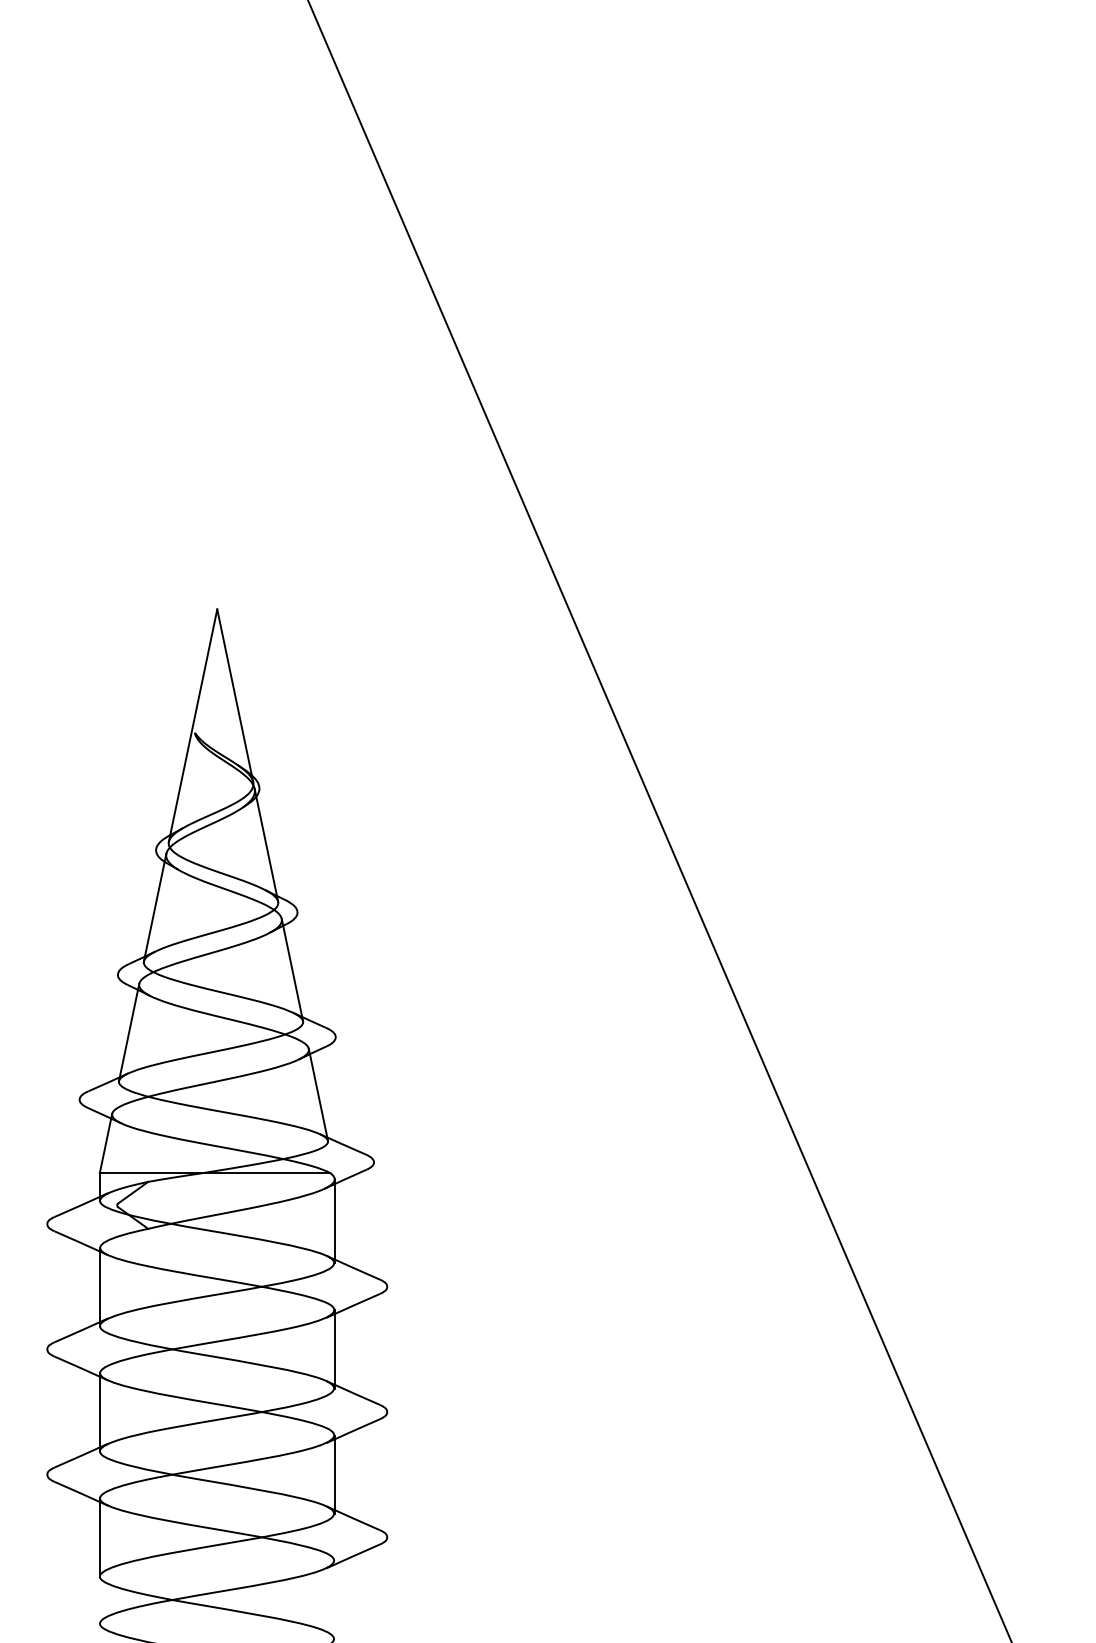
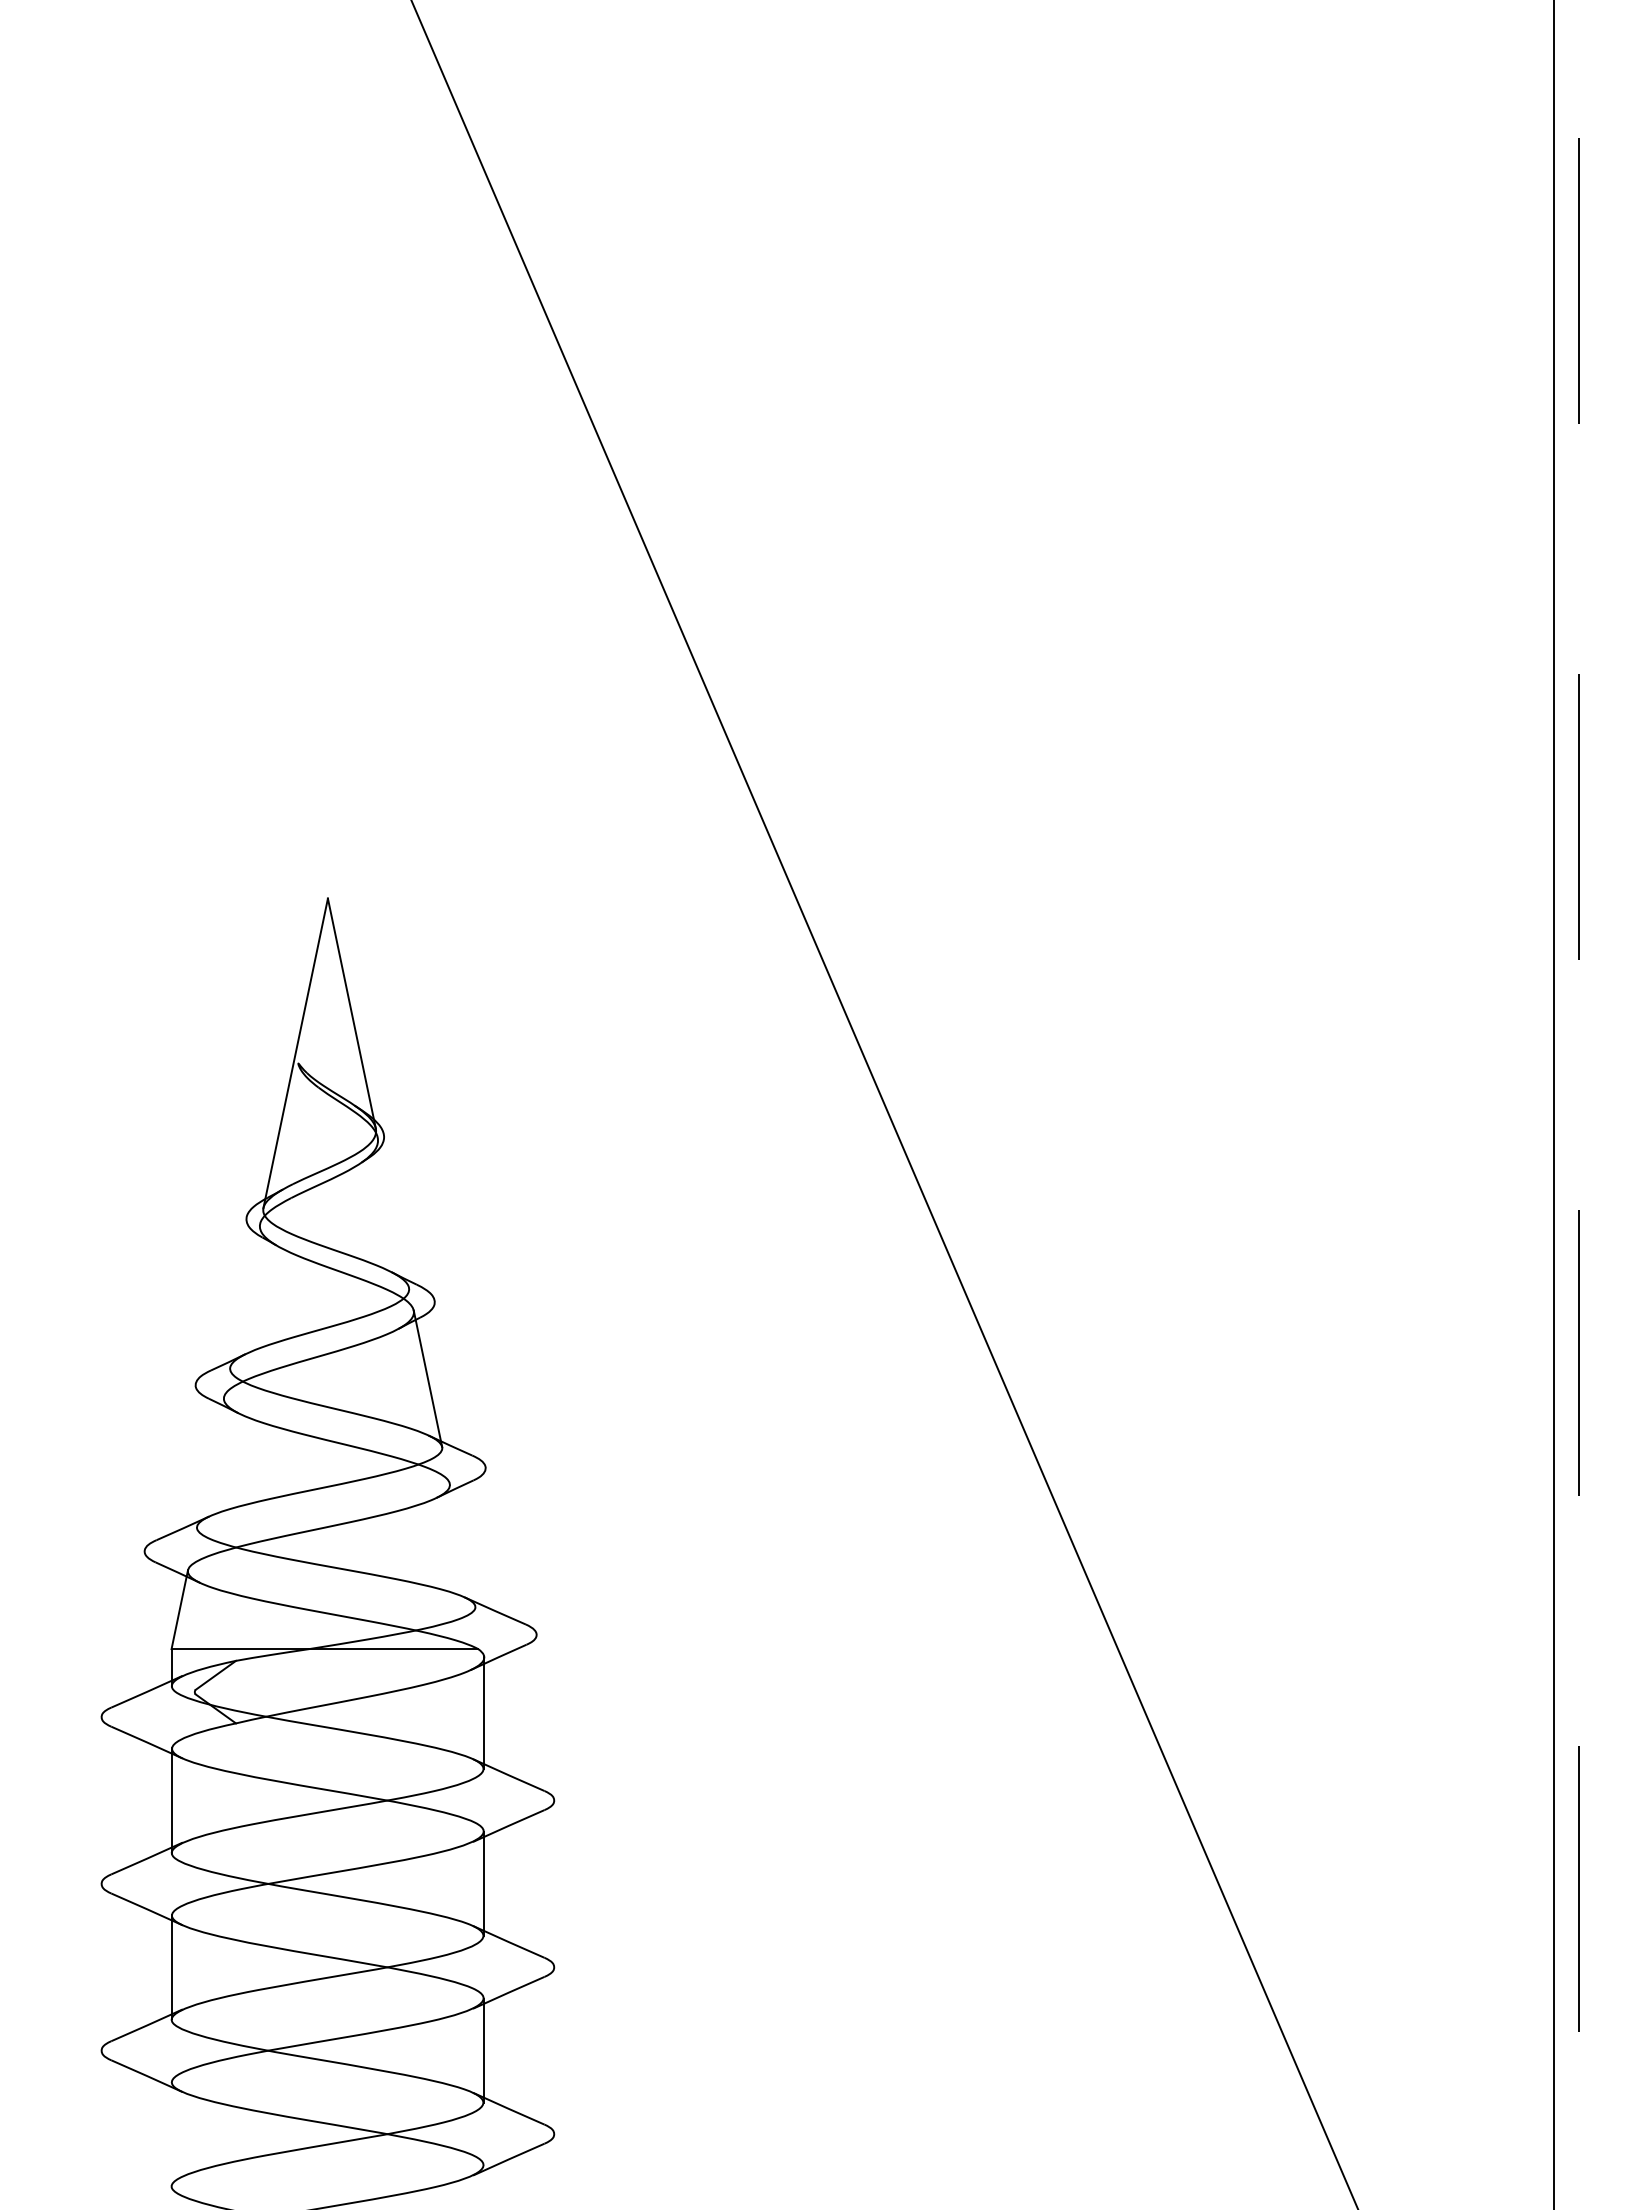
line: (266, 845) -> (393, 1212), removed
line: (155, 907) -> (245, 1295), removed
line: (129, 1032) -> (210, 1461), removed
line: (318, 1094) -> (462, 1544), removed
line: (99, 1537) -> (171, 2134), removed

